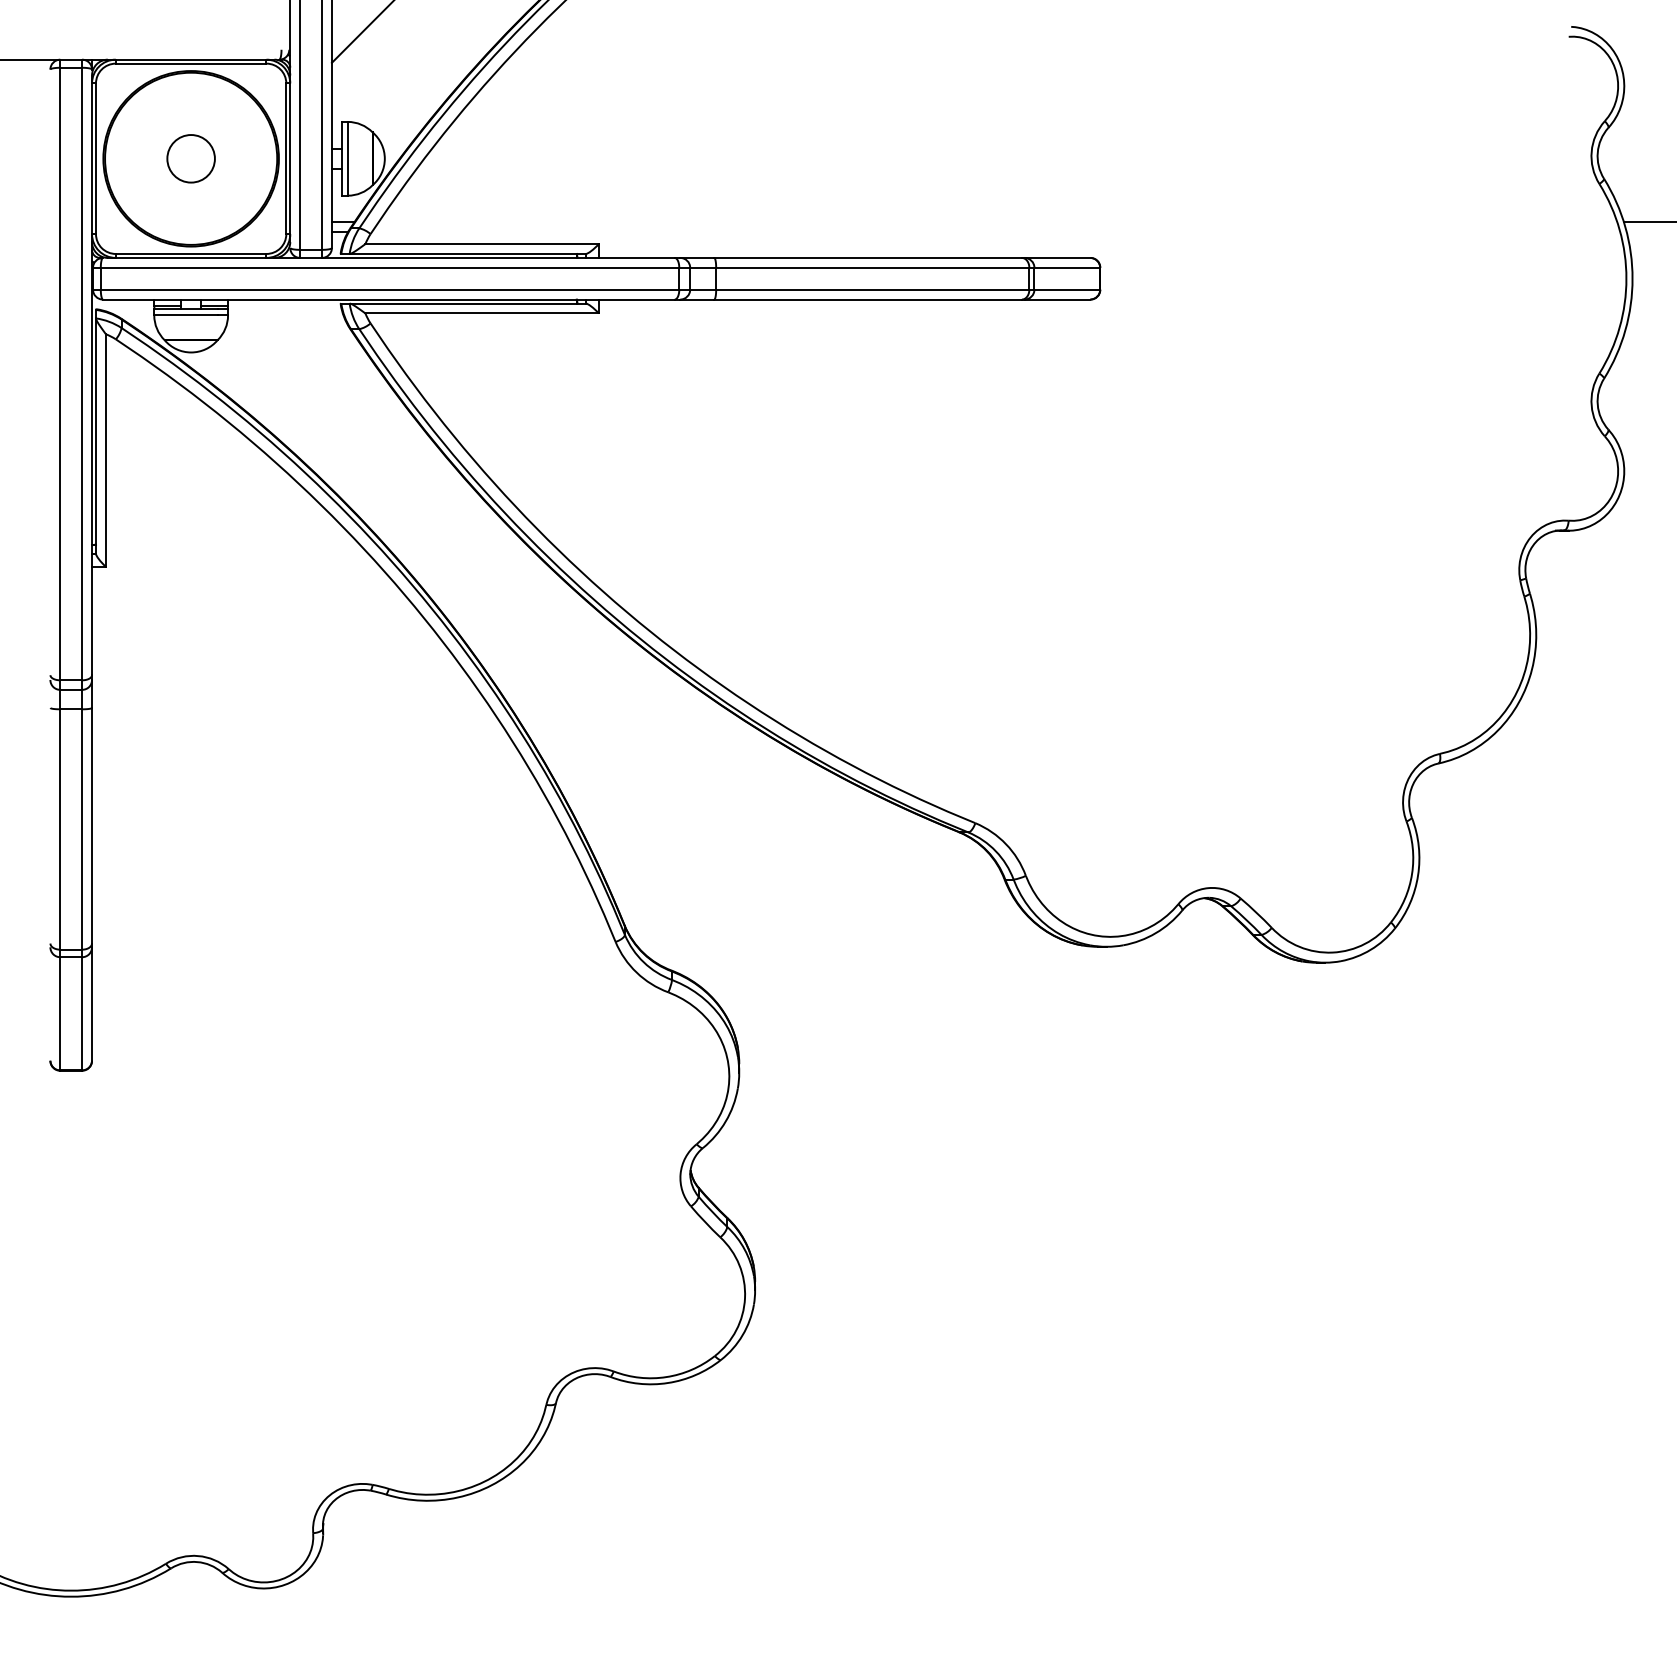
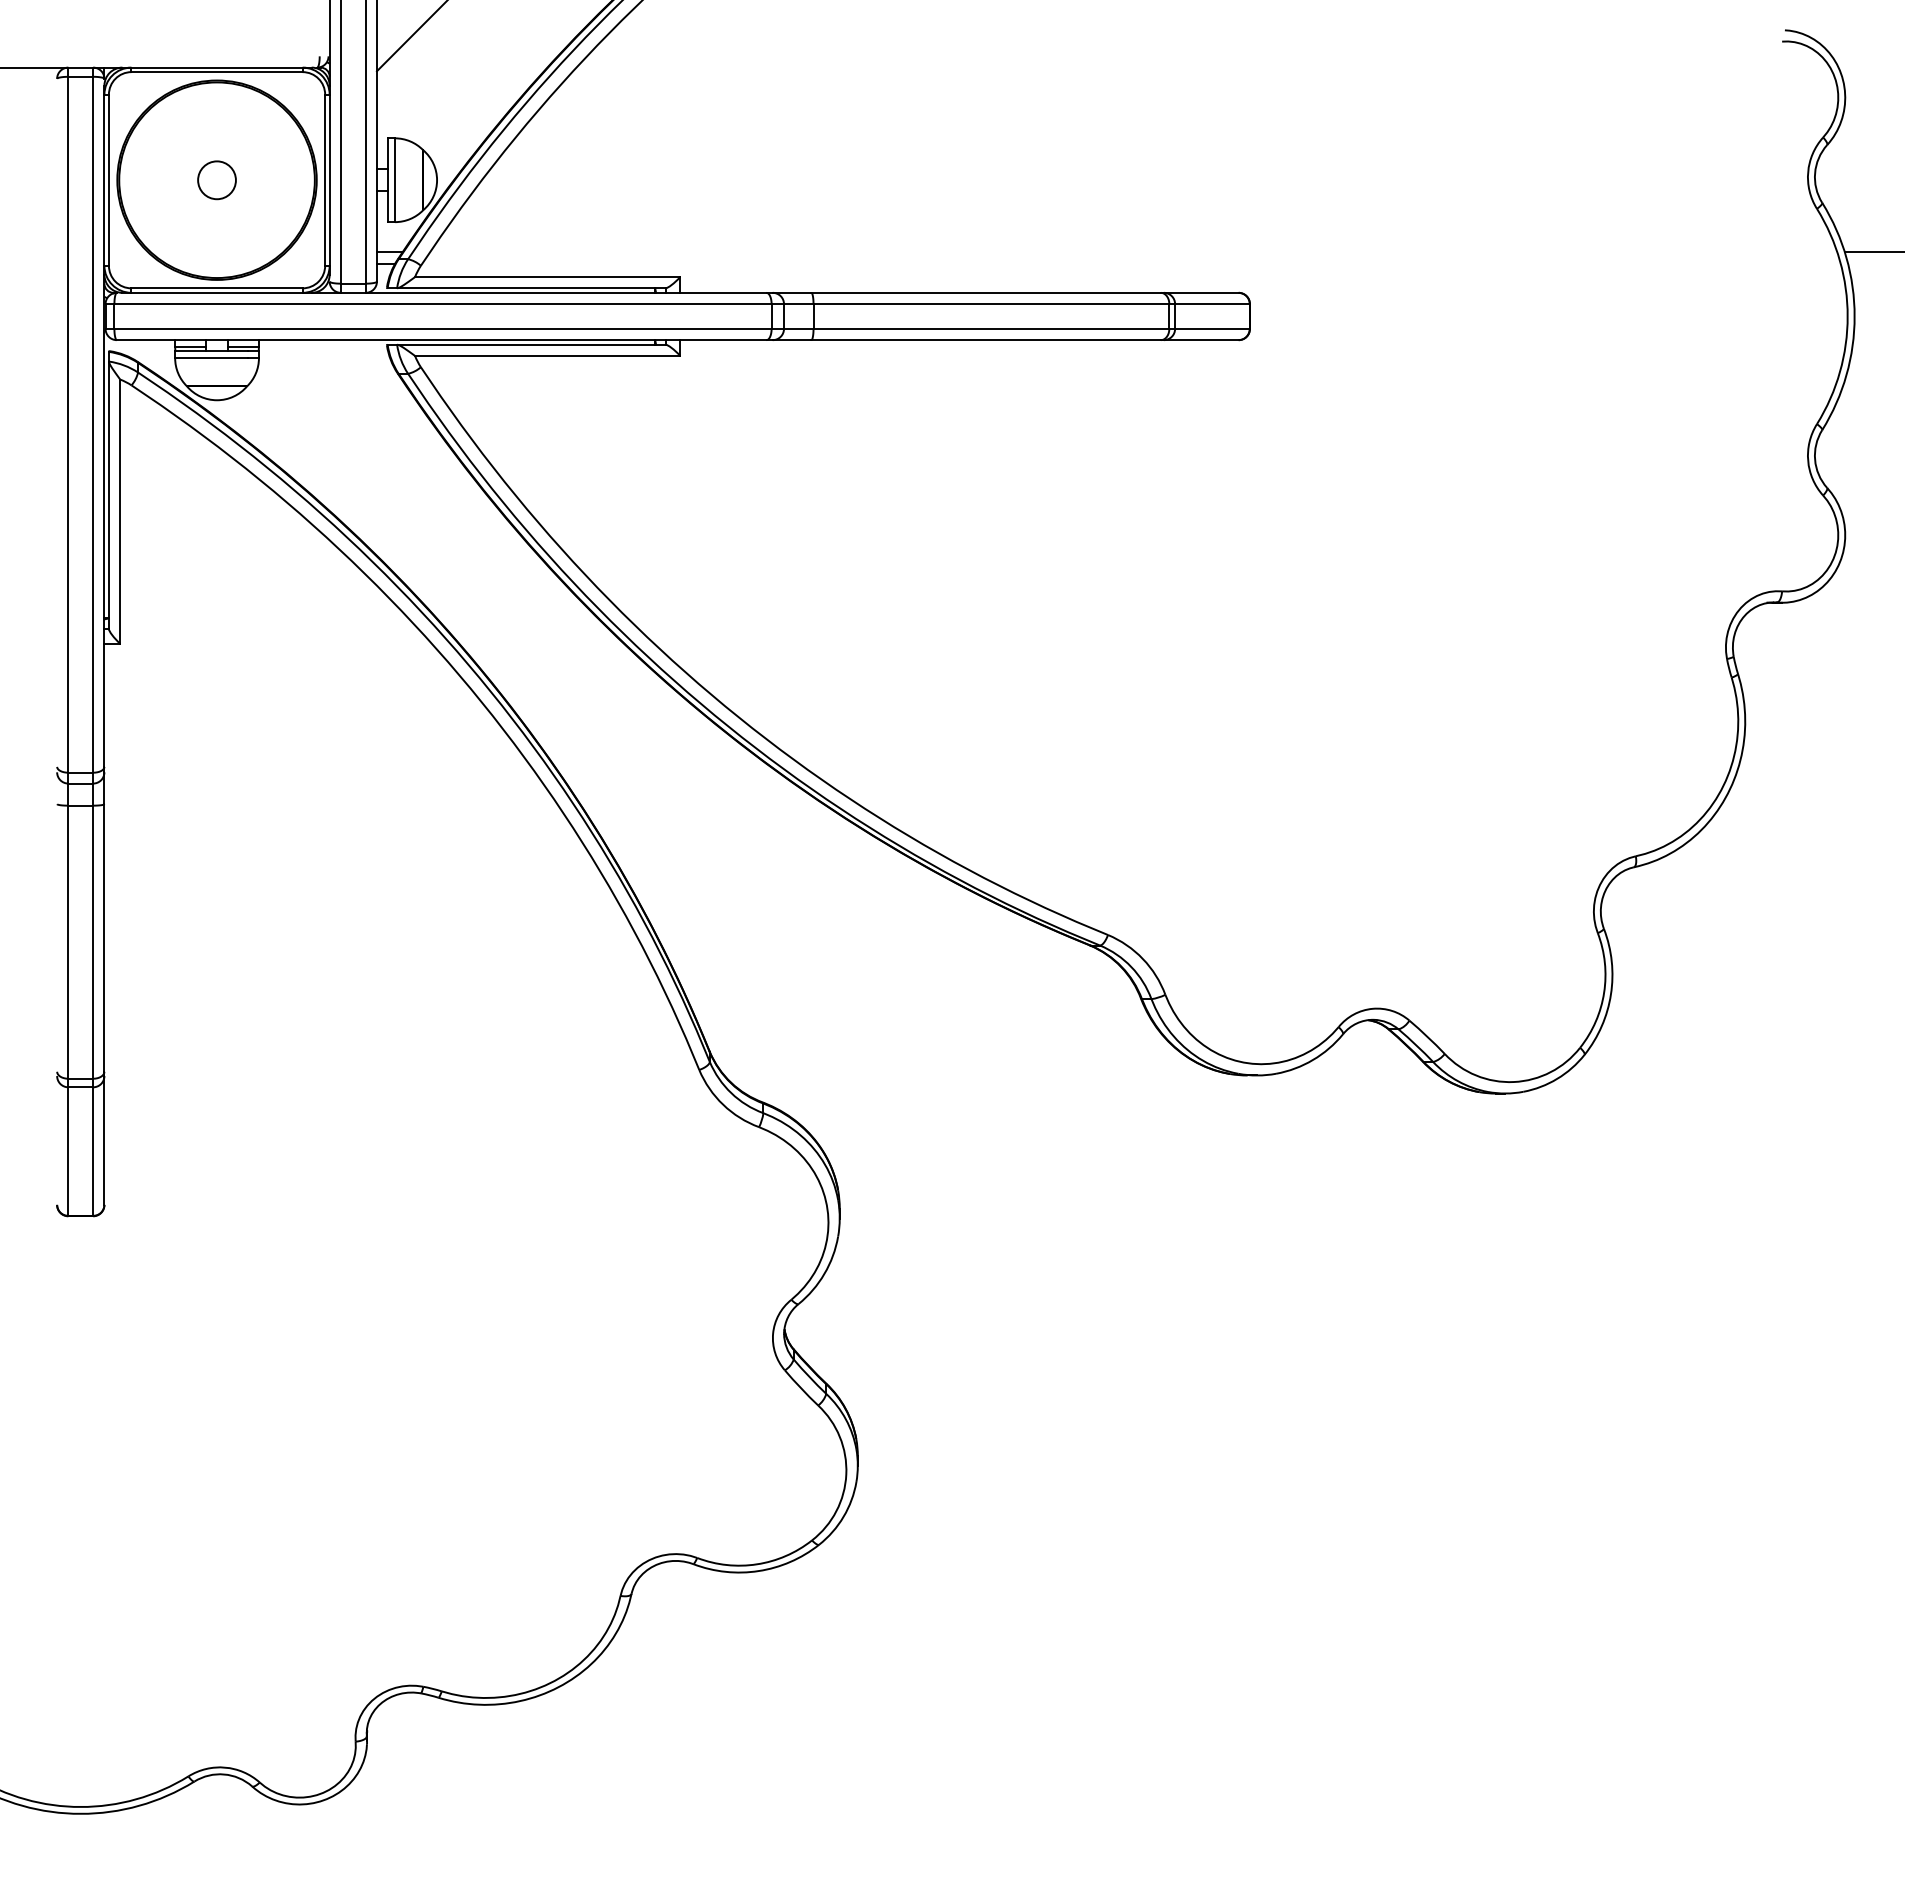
circle: (190, 159) -> (216, 180), size x0.7

